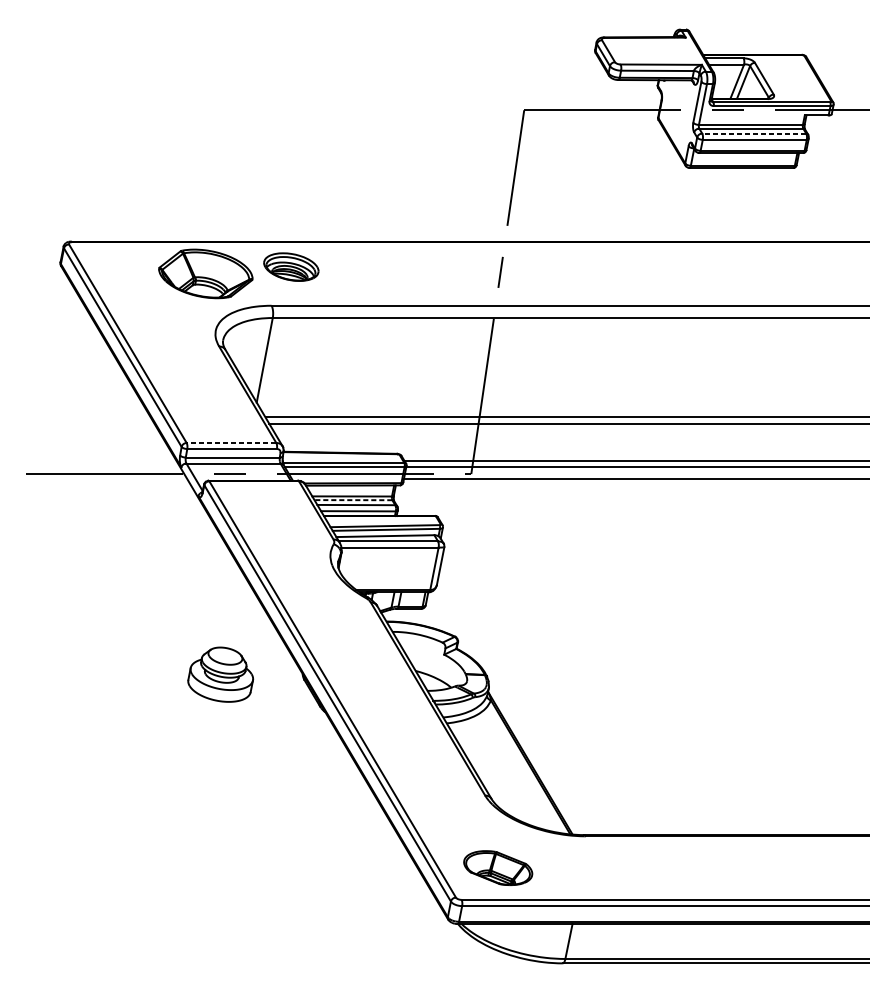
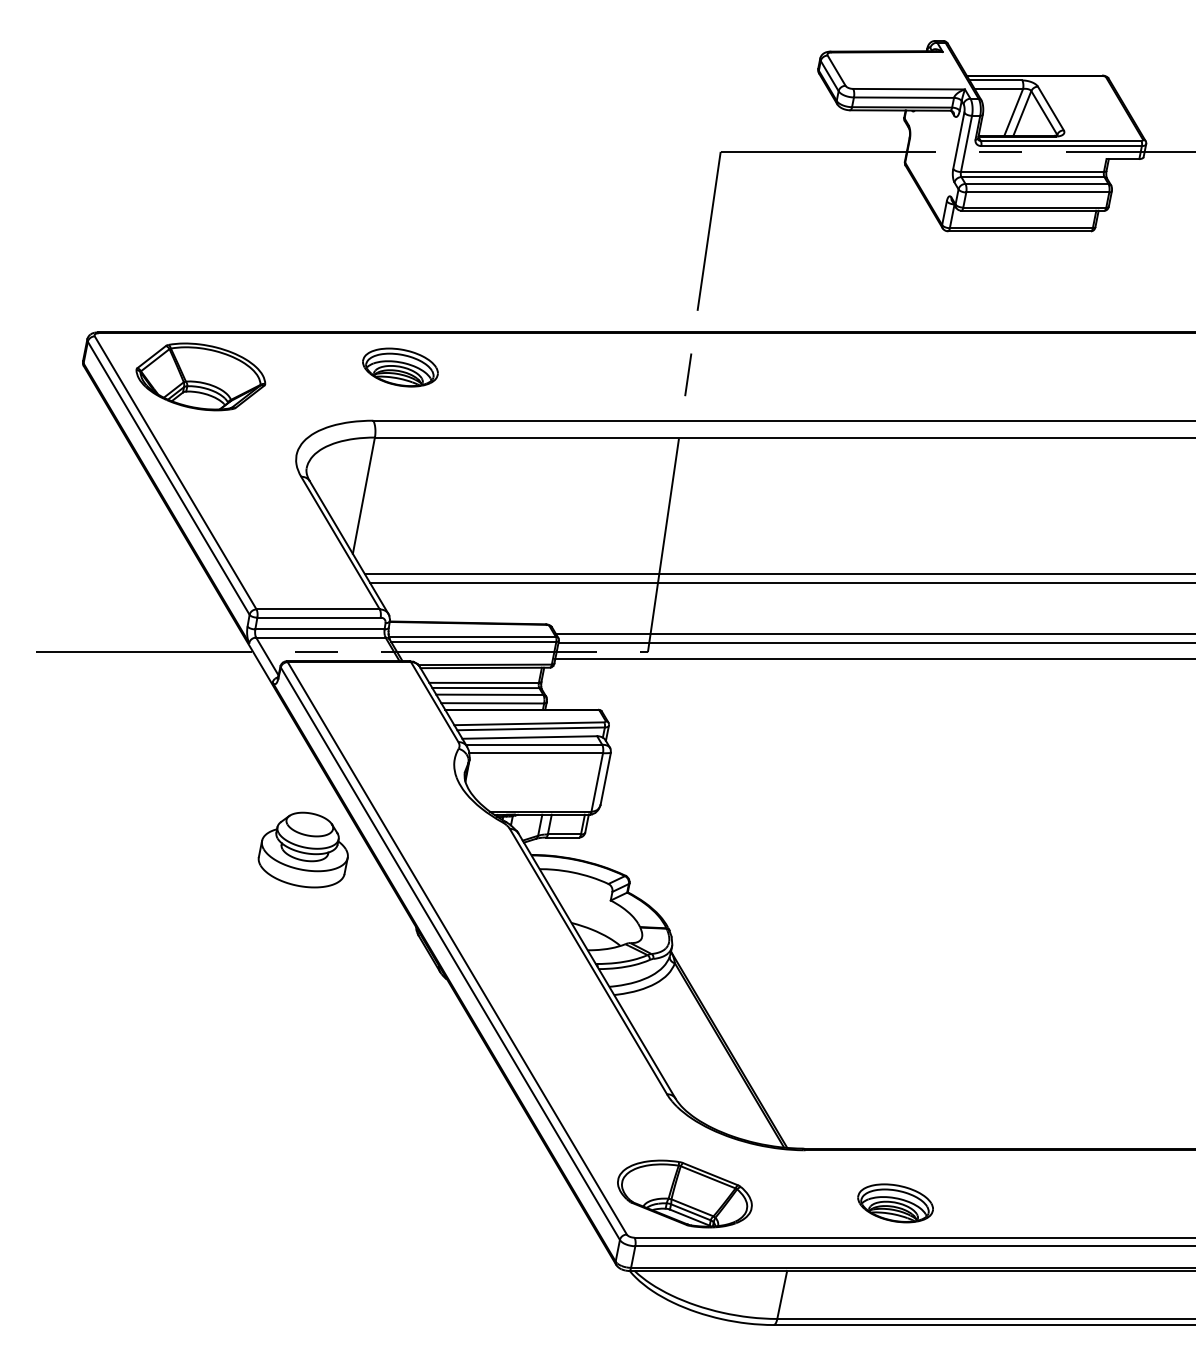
line: (754, 133) -> (1037, 183), dashed -> solid
part: (205, 273) -> (200, 376), moved
line: (231, 443) -> (318, 609), dashed -> solid
line: (353, 500) -> (485, 688), dashed -> solid
part: (220, 674) -> (302, 849), moved
part: (497, 867) -> (684, 1193), size x1.43
part: (651, 875) -> (895, 1203), added

